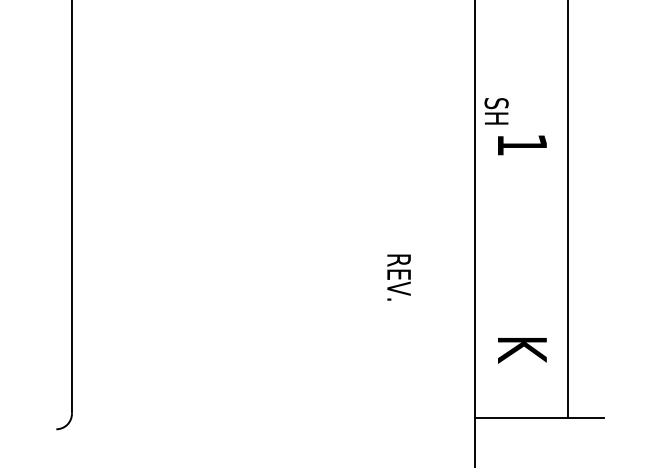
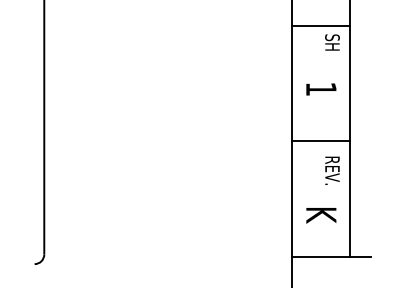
line: (521, 41) -> (320, 25), added
text: (496, 111) -> (332, 42), moved
line: (521, 229) -> (320, 141), added
text: (399, 277) -> (332, 170), moved

